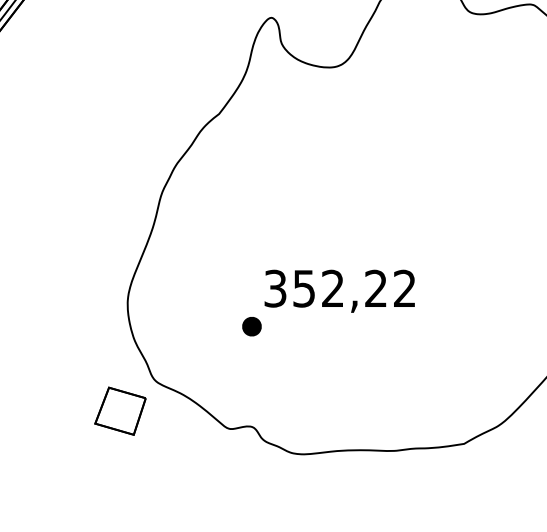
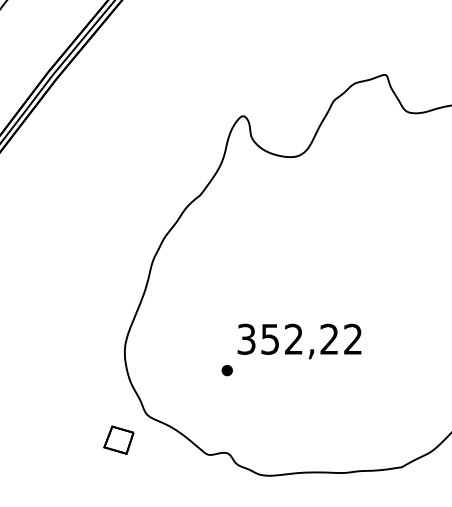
part: (252, 326) -> (227, 370), size x0.7
part: (120, 410) -> (118, 439), size x0.7

